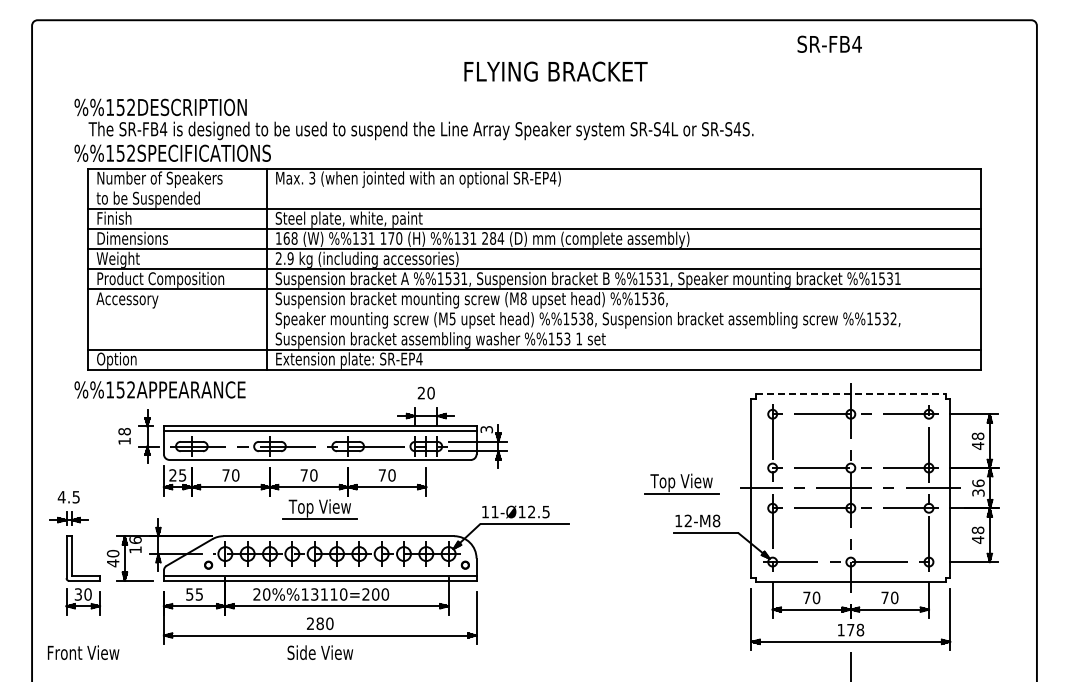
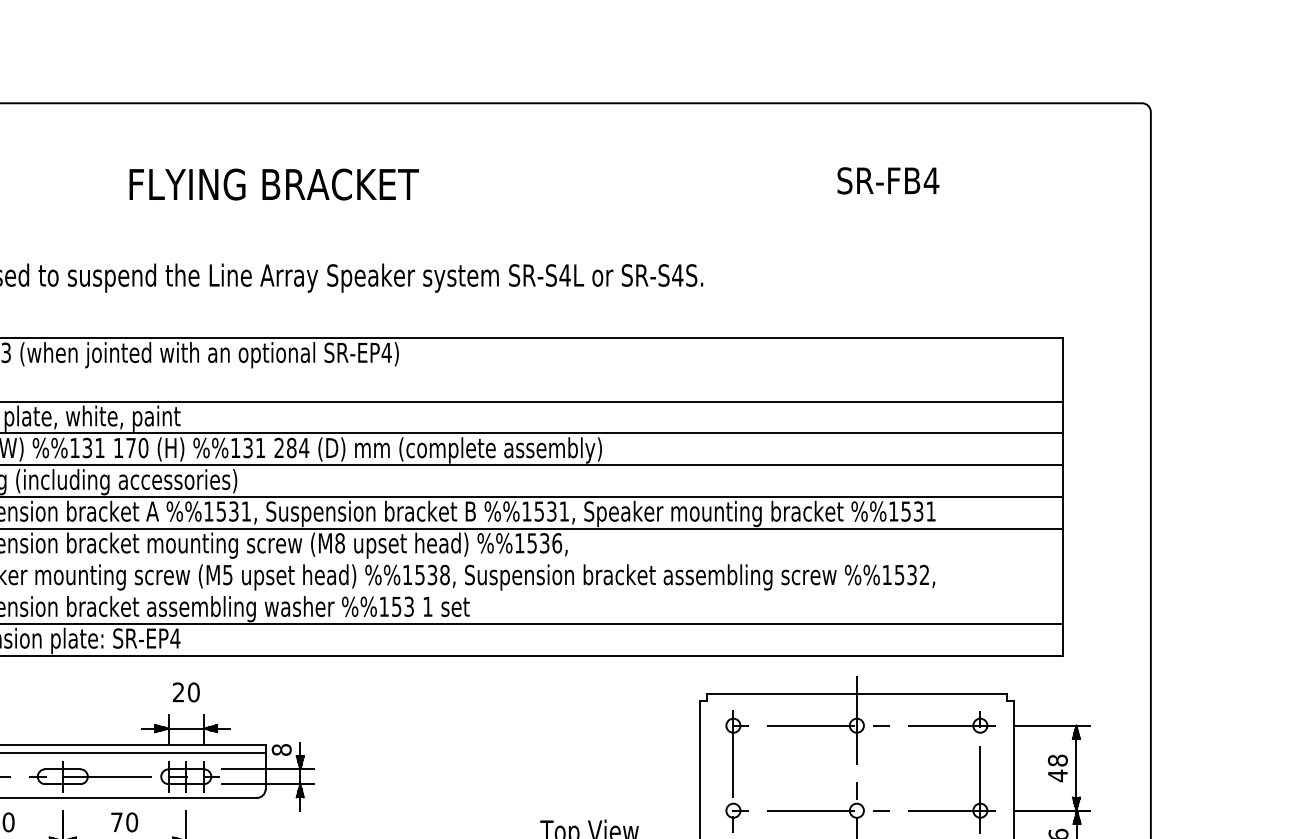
text: (829, 43) -> (887, 179), moved
text: (555, 71) -> (273, 184), moved
line: (850, 394) -> (856, 694), dashed -> solid
text: (486, 429) -> (281, 749), 3 -> 8

